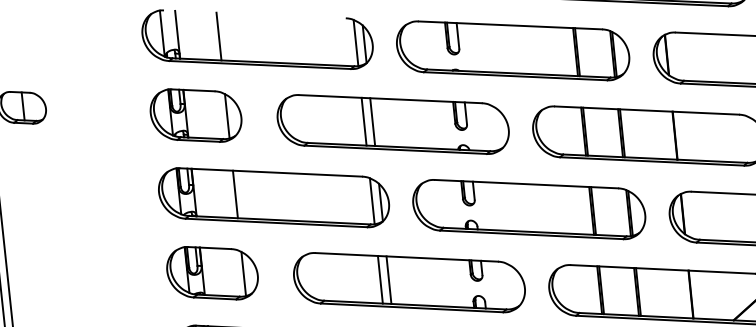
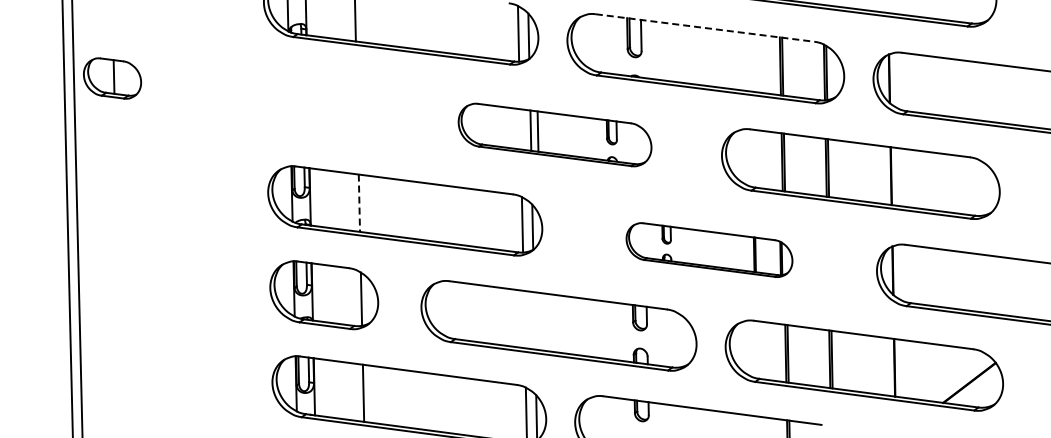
line: (510, 25) -> (705, 28), solid -> dashed
part: (195, 115) -> (319, 104), removed
part: (392, 124) -> (554, 134), size x0.7
line: (235, 194) -> (359, 203), solid -> dashed
part: (529, 208) -> (709, 249), size x0.6
line: (380, 279) -> (524, 319), removed
line: (388, 279) -> (534, 320), removed

